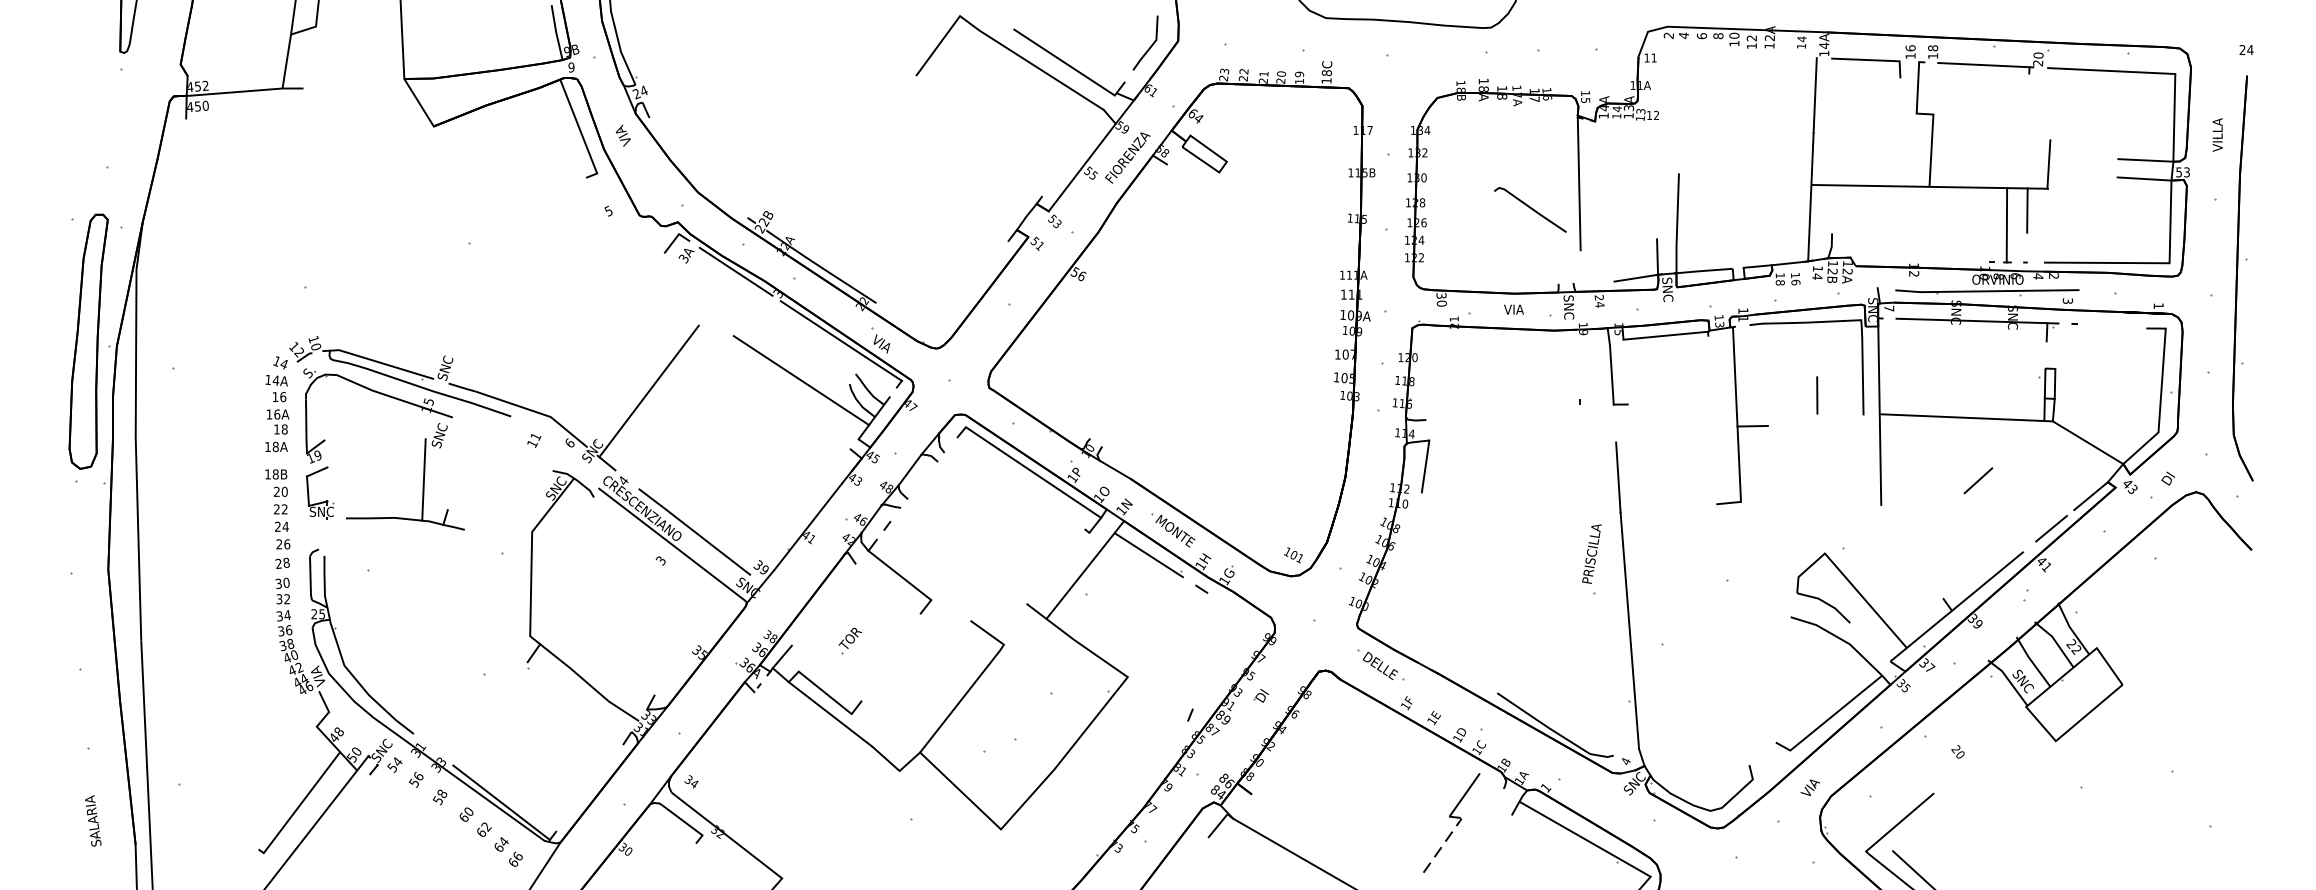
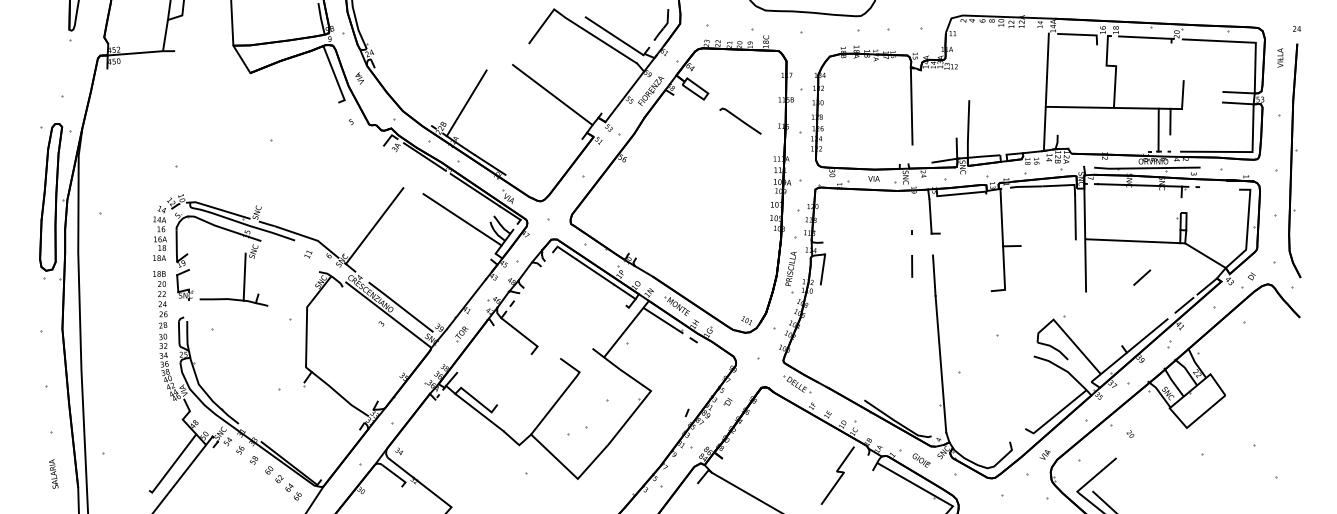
part: (2217, 134) -> (1280, 57), moved
line: (957, 165) -> (552, 95), added
line: (808, 179) -> (466, 103), added
curve: (1530, 208) -> (740, 120), moved
line: (1817, 395) -> (912, 266), moved
part: (1591, 560) -> (790, 272), moved
part: (849, 641) -> (461, 334), moved
part: (1596, 797) -> (921, 460), added
line: (1443, 844) -> (833, 487), dashed -> solid

